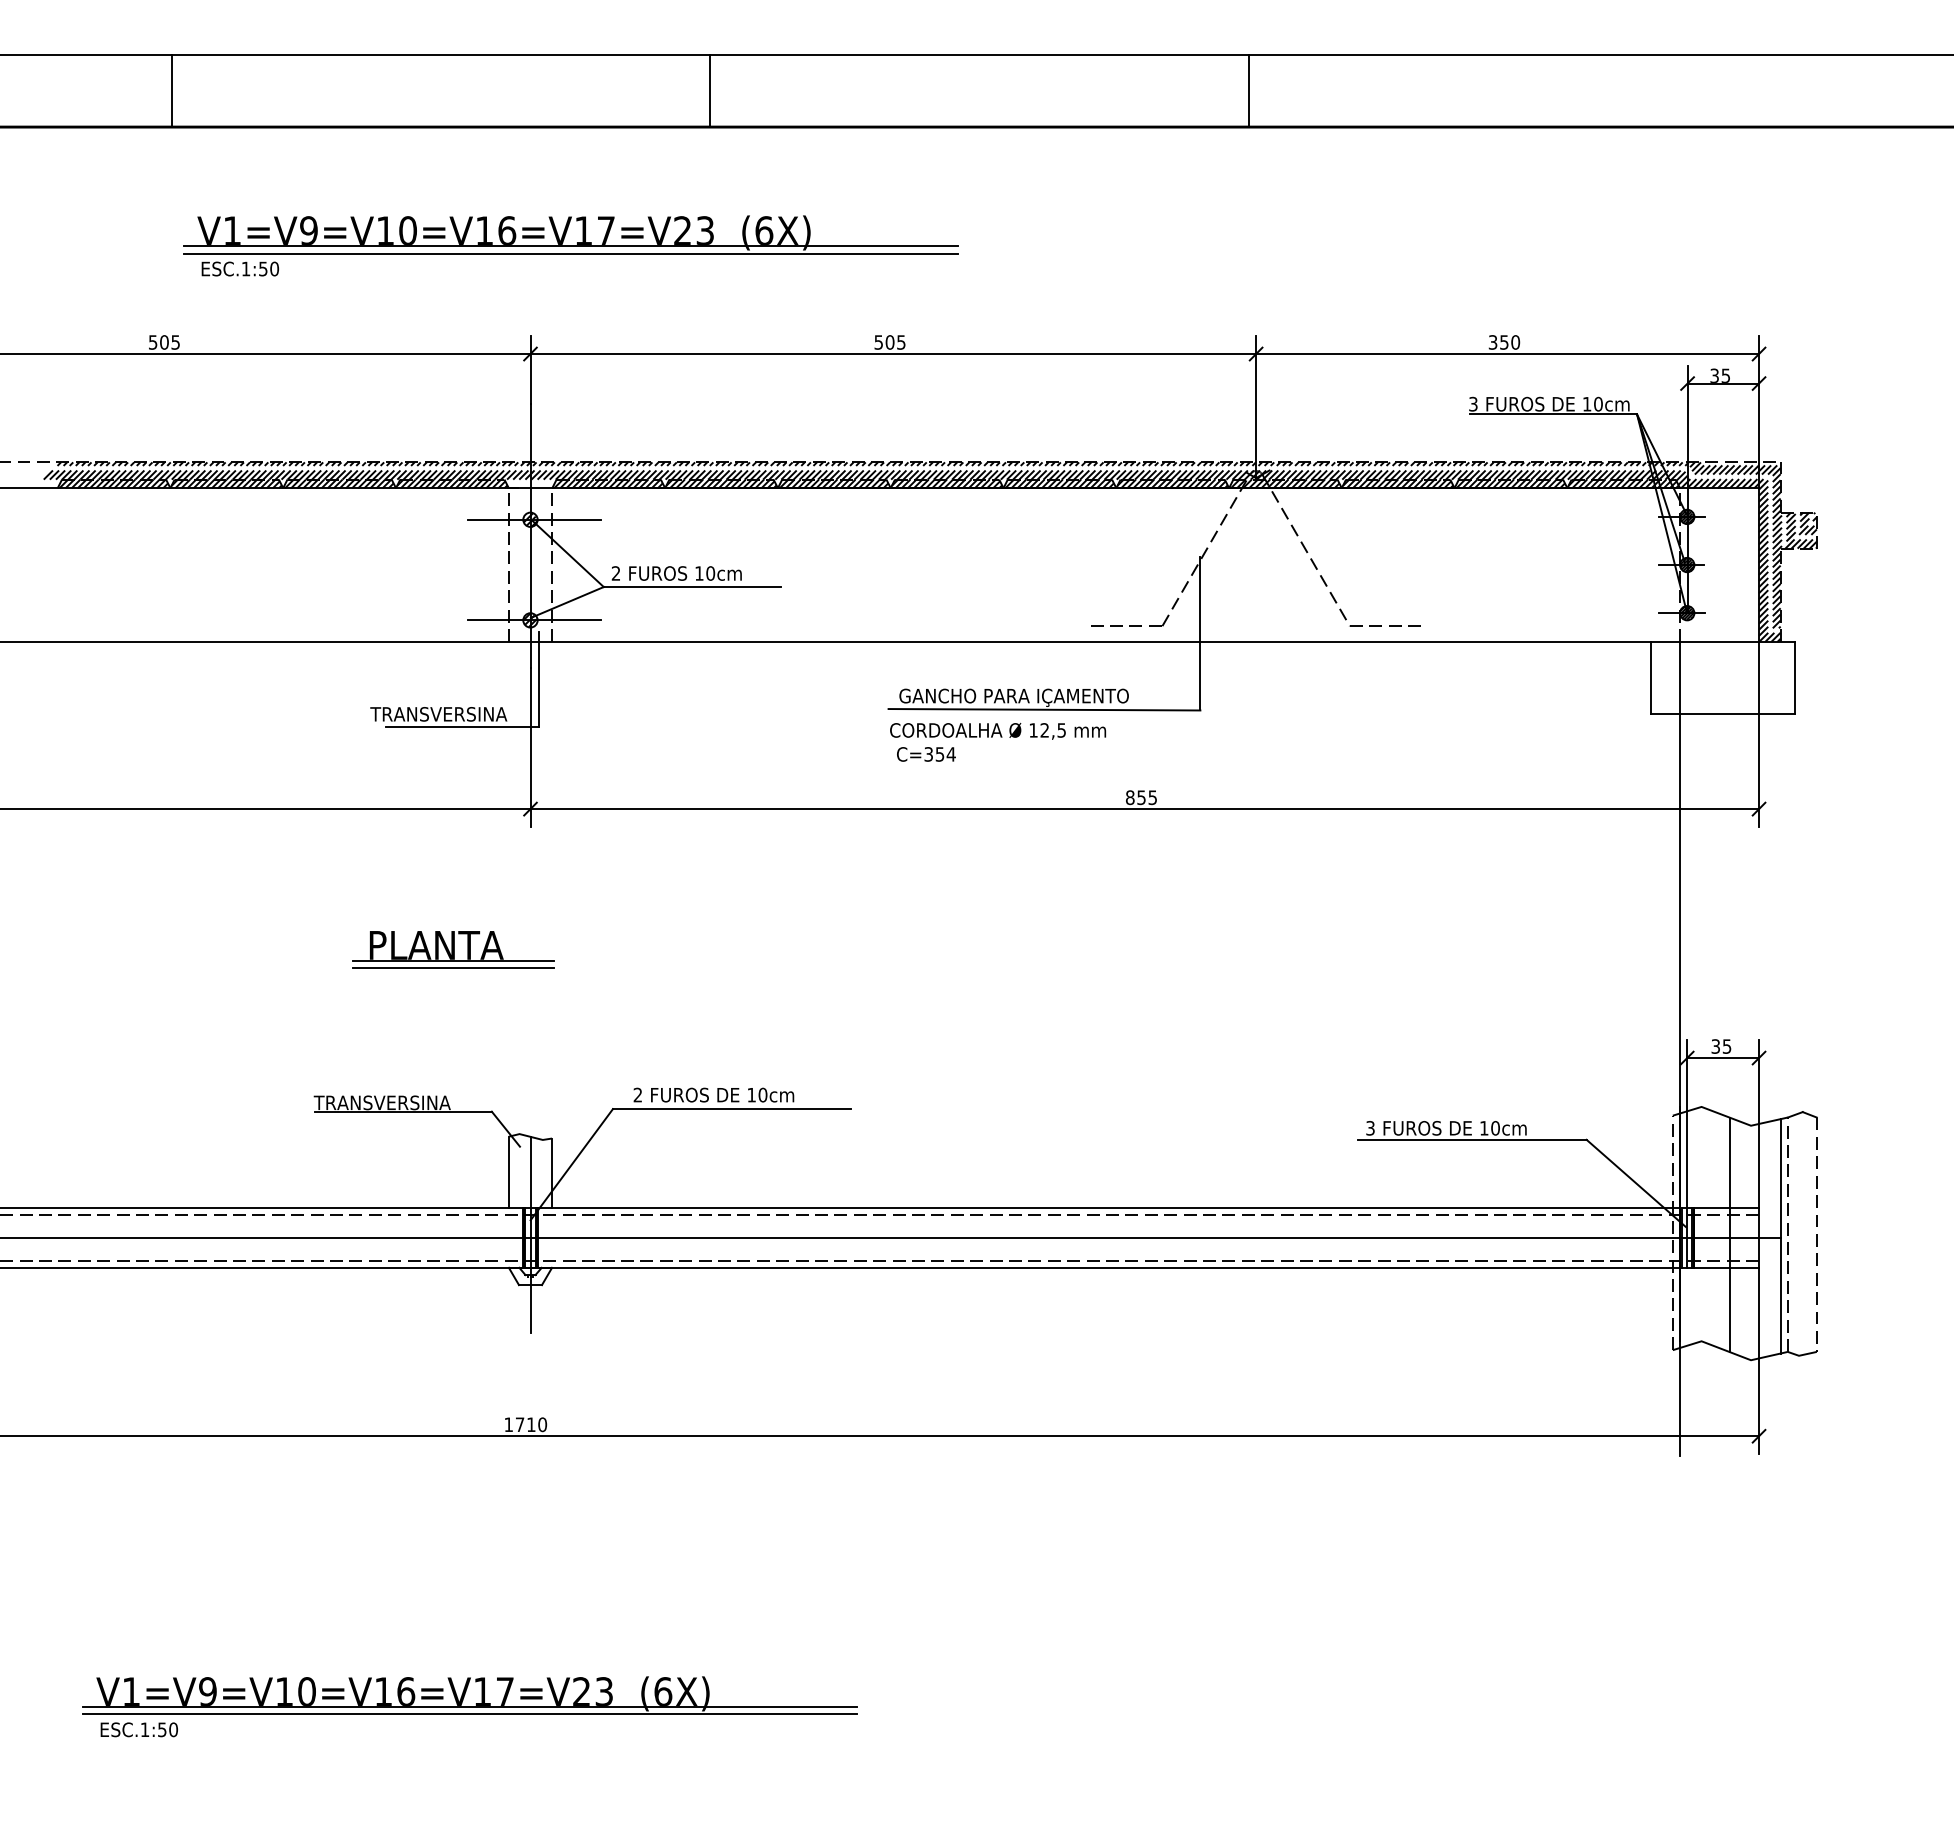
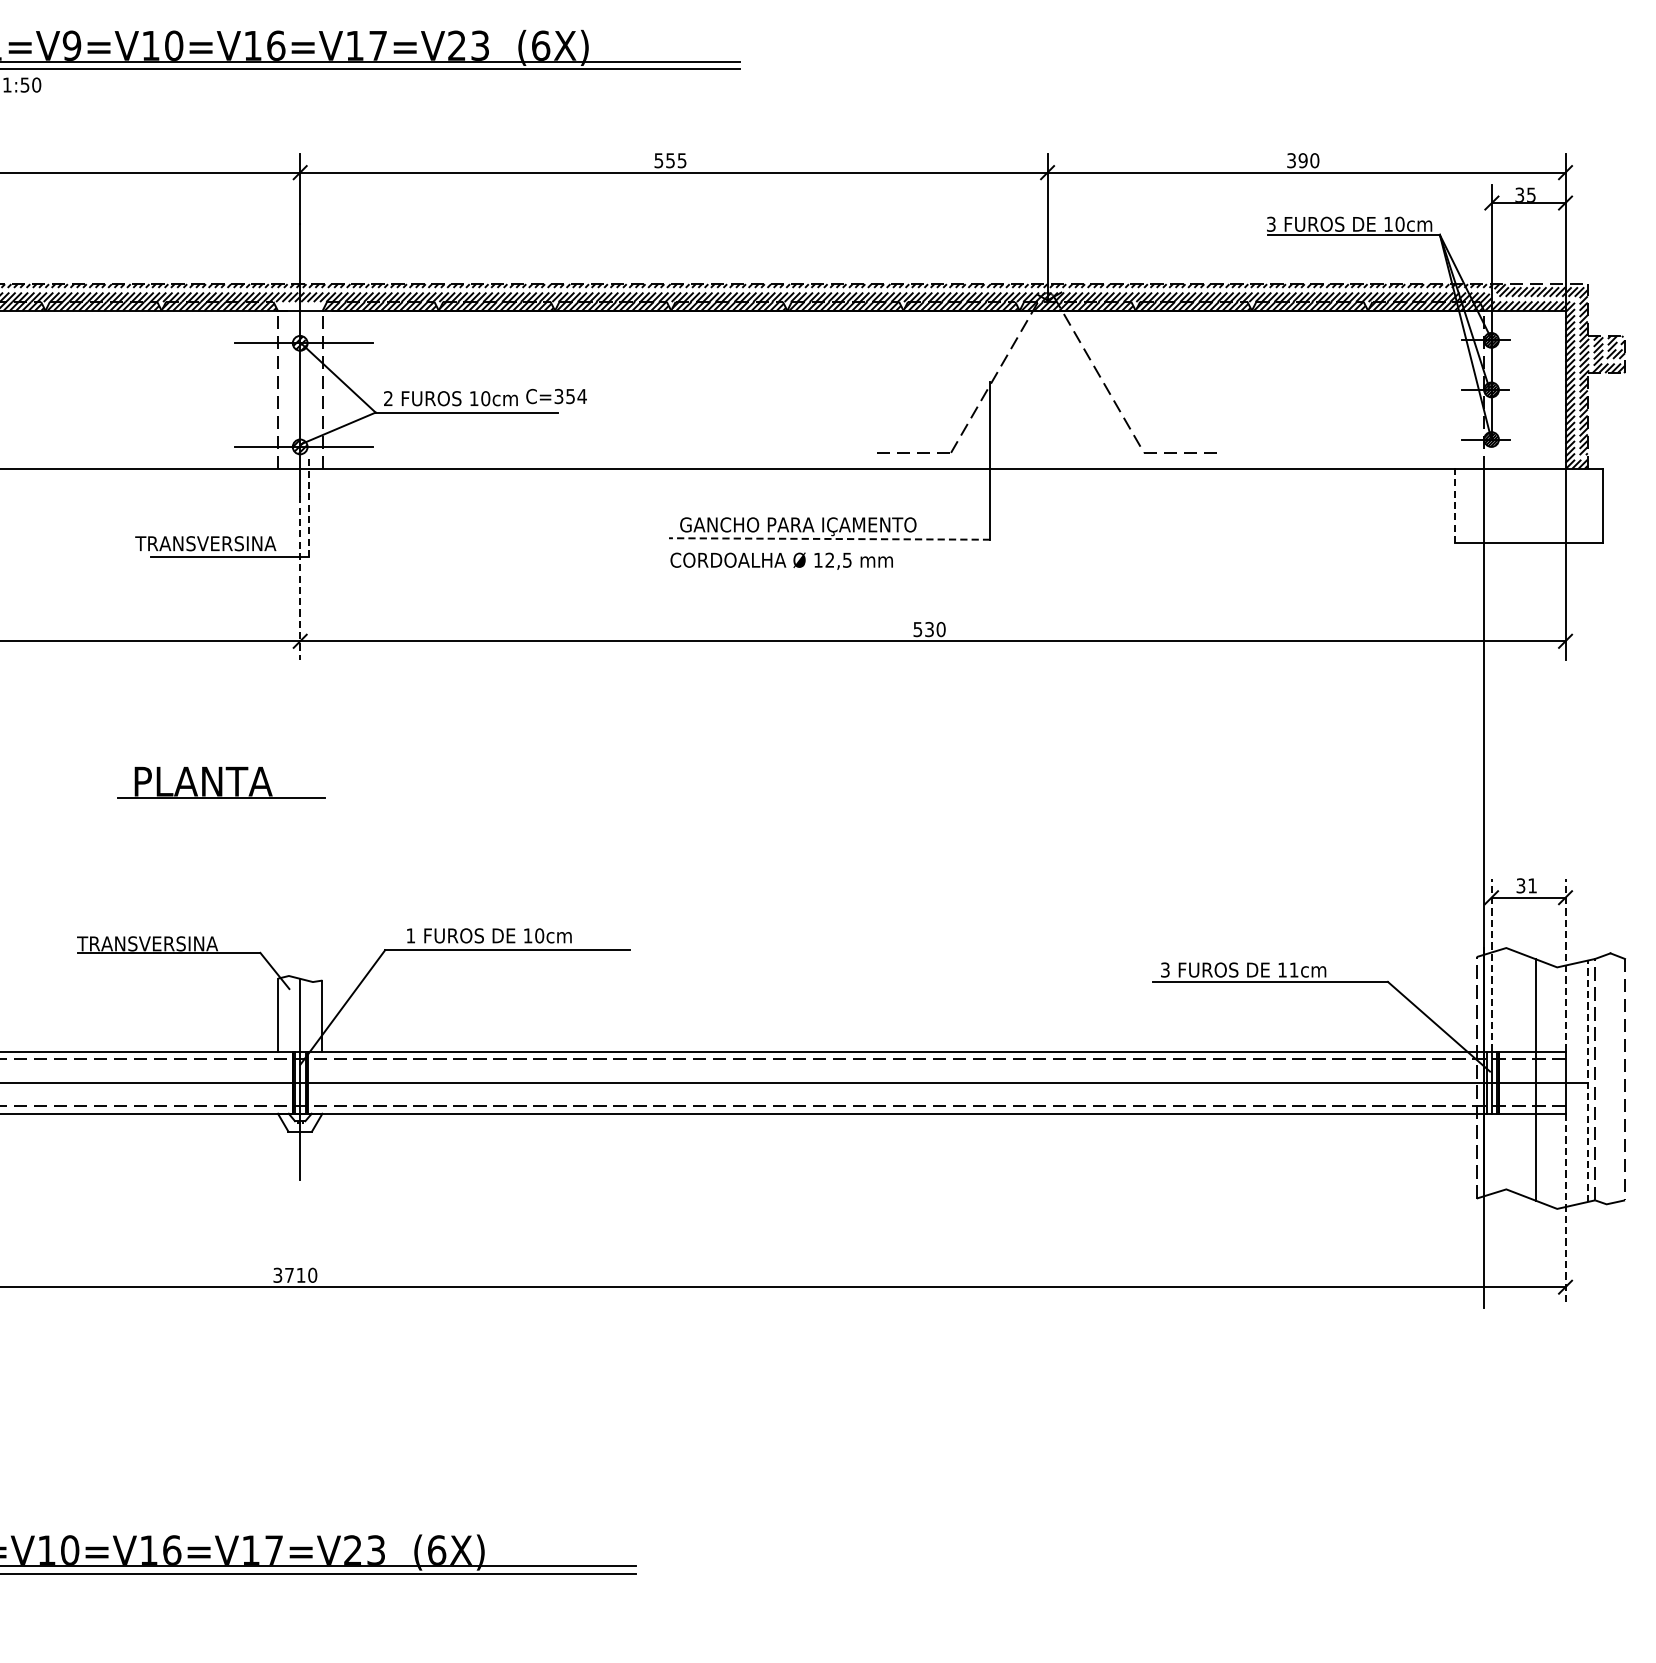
text: (889, 342) -> (669, 160), 505 -> 555
text: (1504, 342) -> (1303, 160), 350 -> 390
line: (1651, 677) -> (1454, 505), solid -> dashed
line: (539, 680) -> (309, 508), solid -> dashed
line: (1044, 709) -> (829, 538), solid -> dashed
line: (530, 748) -> (300, 578), solid -> dashed
text: (926, 754) -> (556, 396), moved
text: (1141, 797) -> (929, 629), 855 -> 530
line: (453, 967) -> (220, 804), removed
text: (1726, 1046) -> (1531, 885), 35 -> 31
text: (637, 1094) -> (410, 935), 2 -> 1
line: (1687, 1123) -> (1491, 965), solid -> dashed
line: (1759, 1123) -> (1565, 965), solid -> dashed
text: (1495, 1128) -> (1294, 970), 10cm -> 11cm
line: (1780, 1235) -> (1587, 1080), solid -> dashed
line: (1759, 1361) -> (1565, 1210), solid -> dashed
text: (508, 1424) -> (277, 1275), 1710 -> 3710

